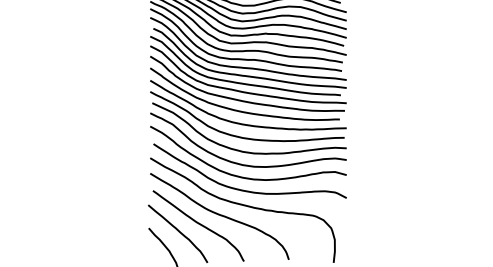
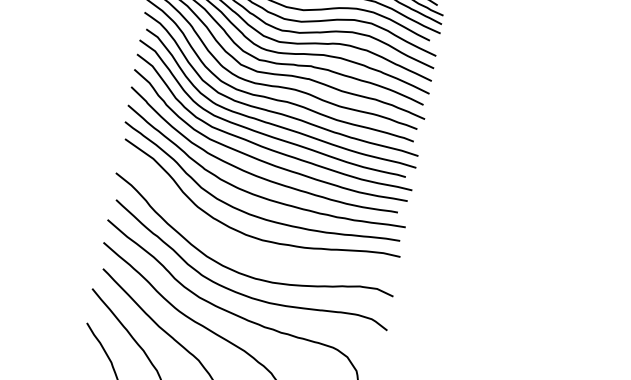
curve: (241, 163) -> (240, 251), removed

